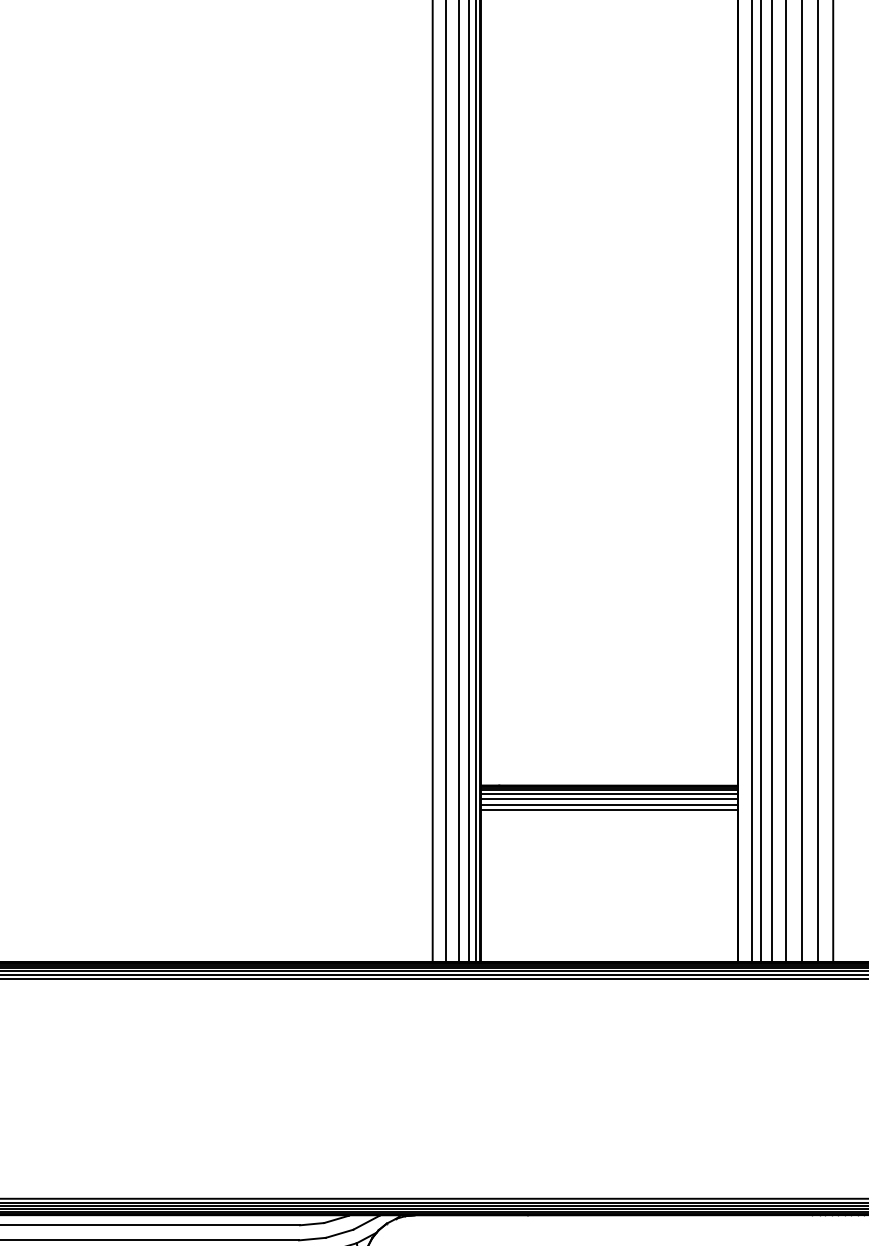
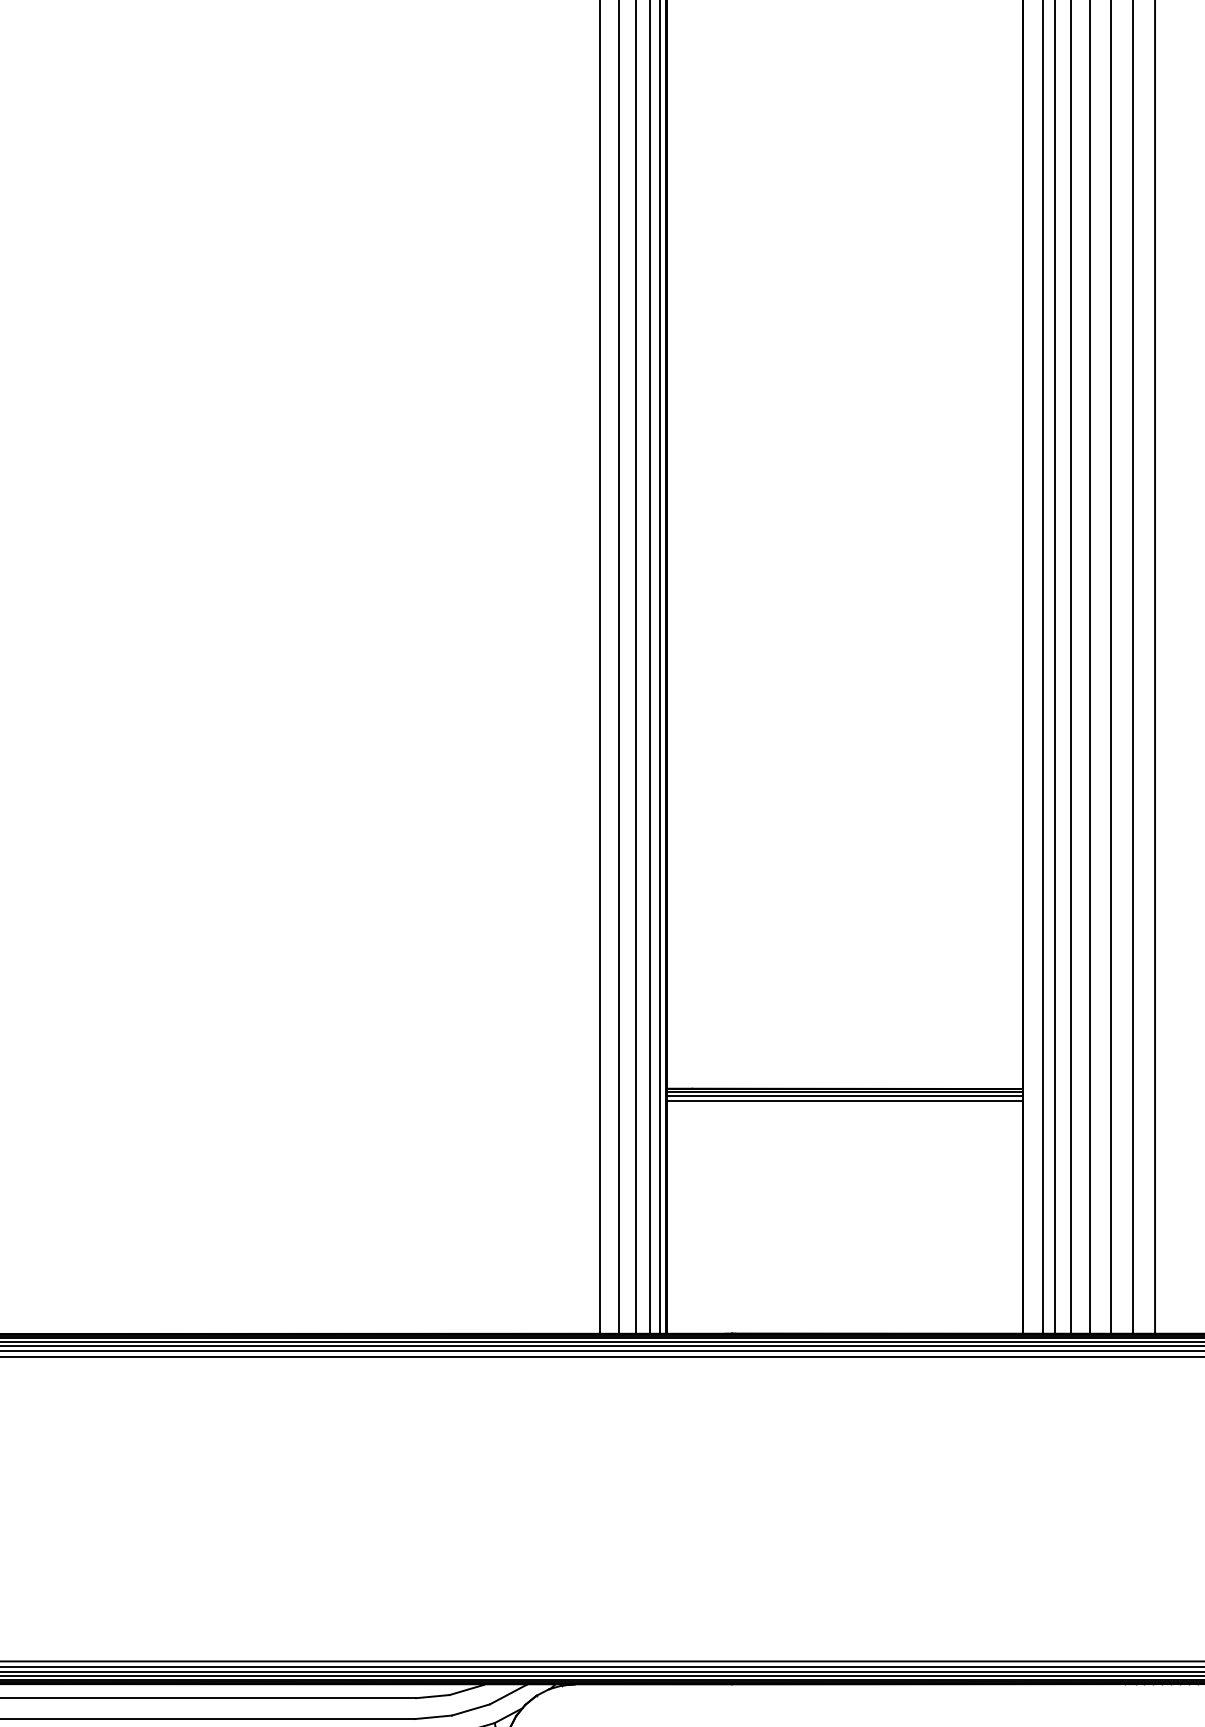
line: (609, 799) -> (844, 1107), removed
line: (609, 804) -> (844, 1115), removed
line: (609, 810) -> (844, 1123), removed

